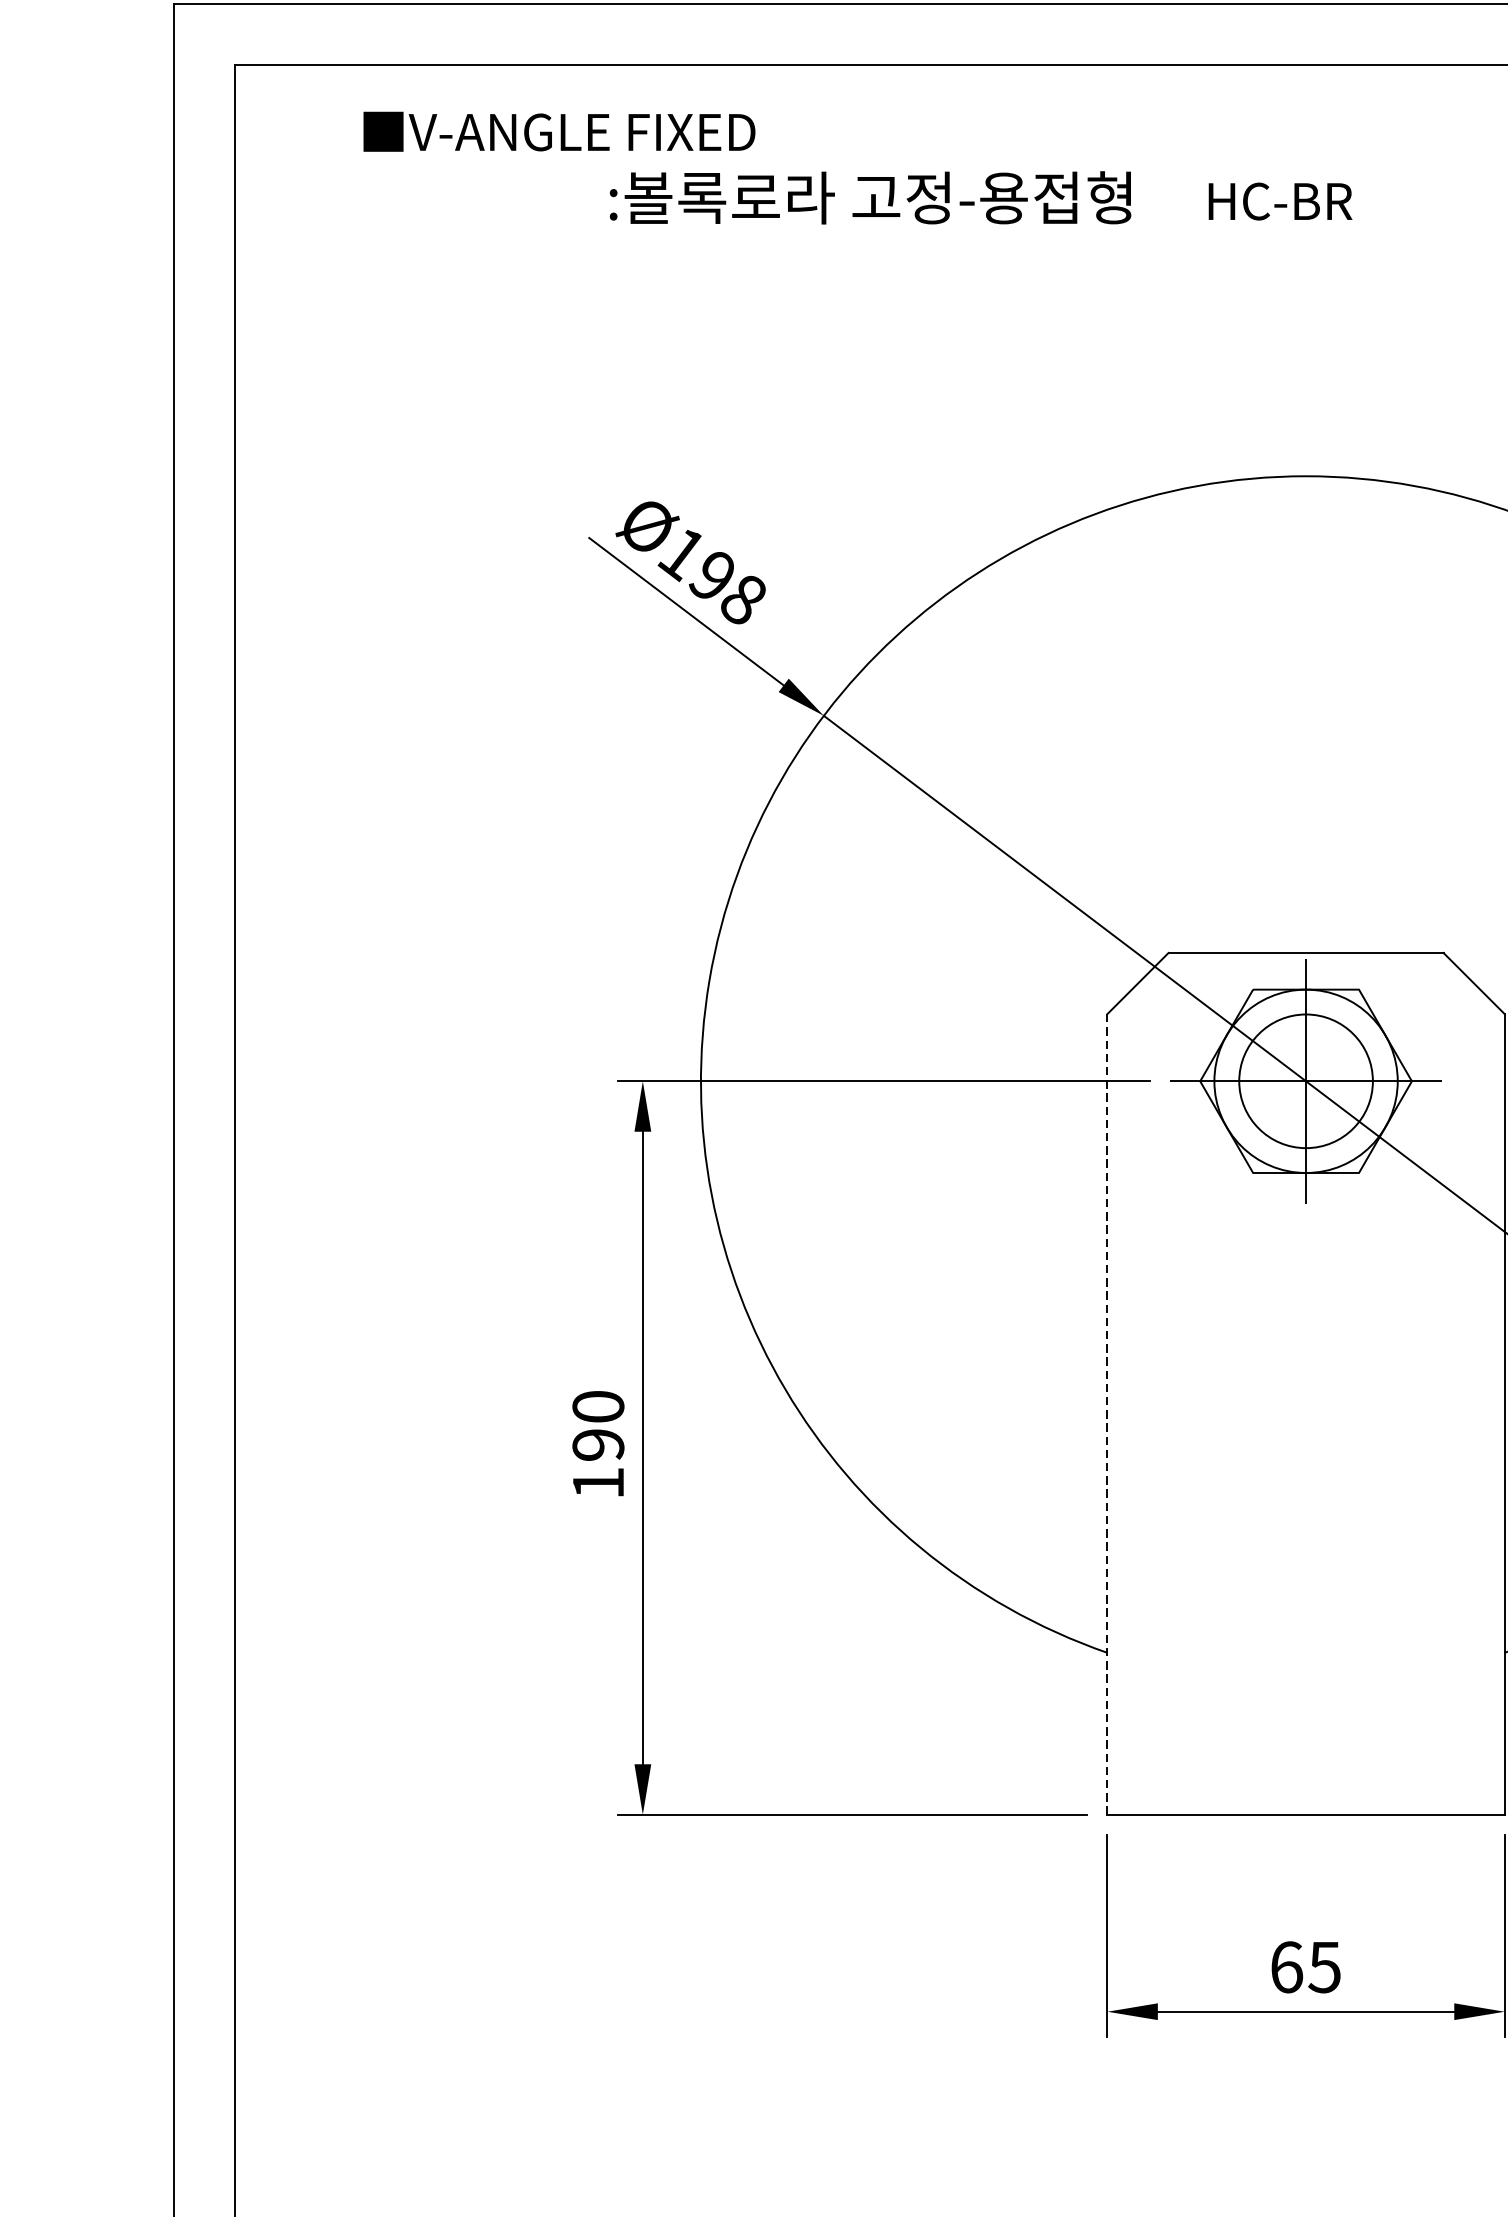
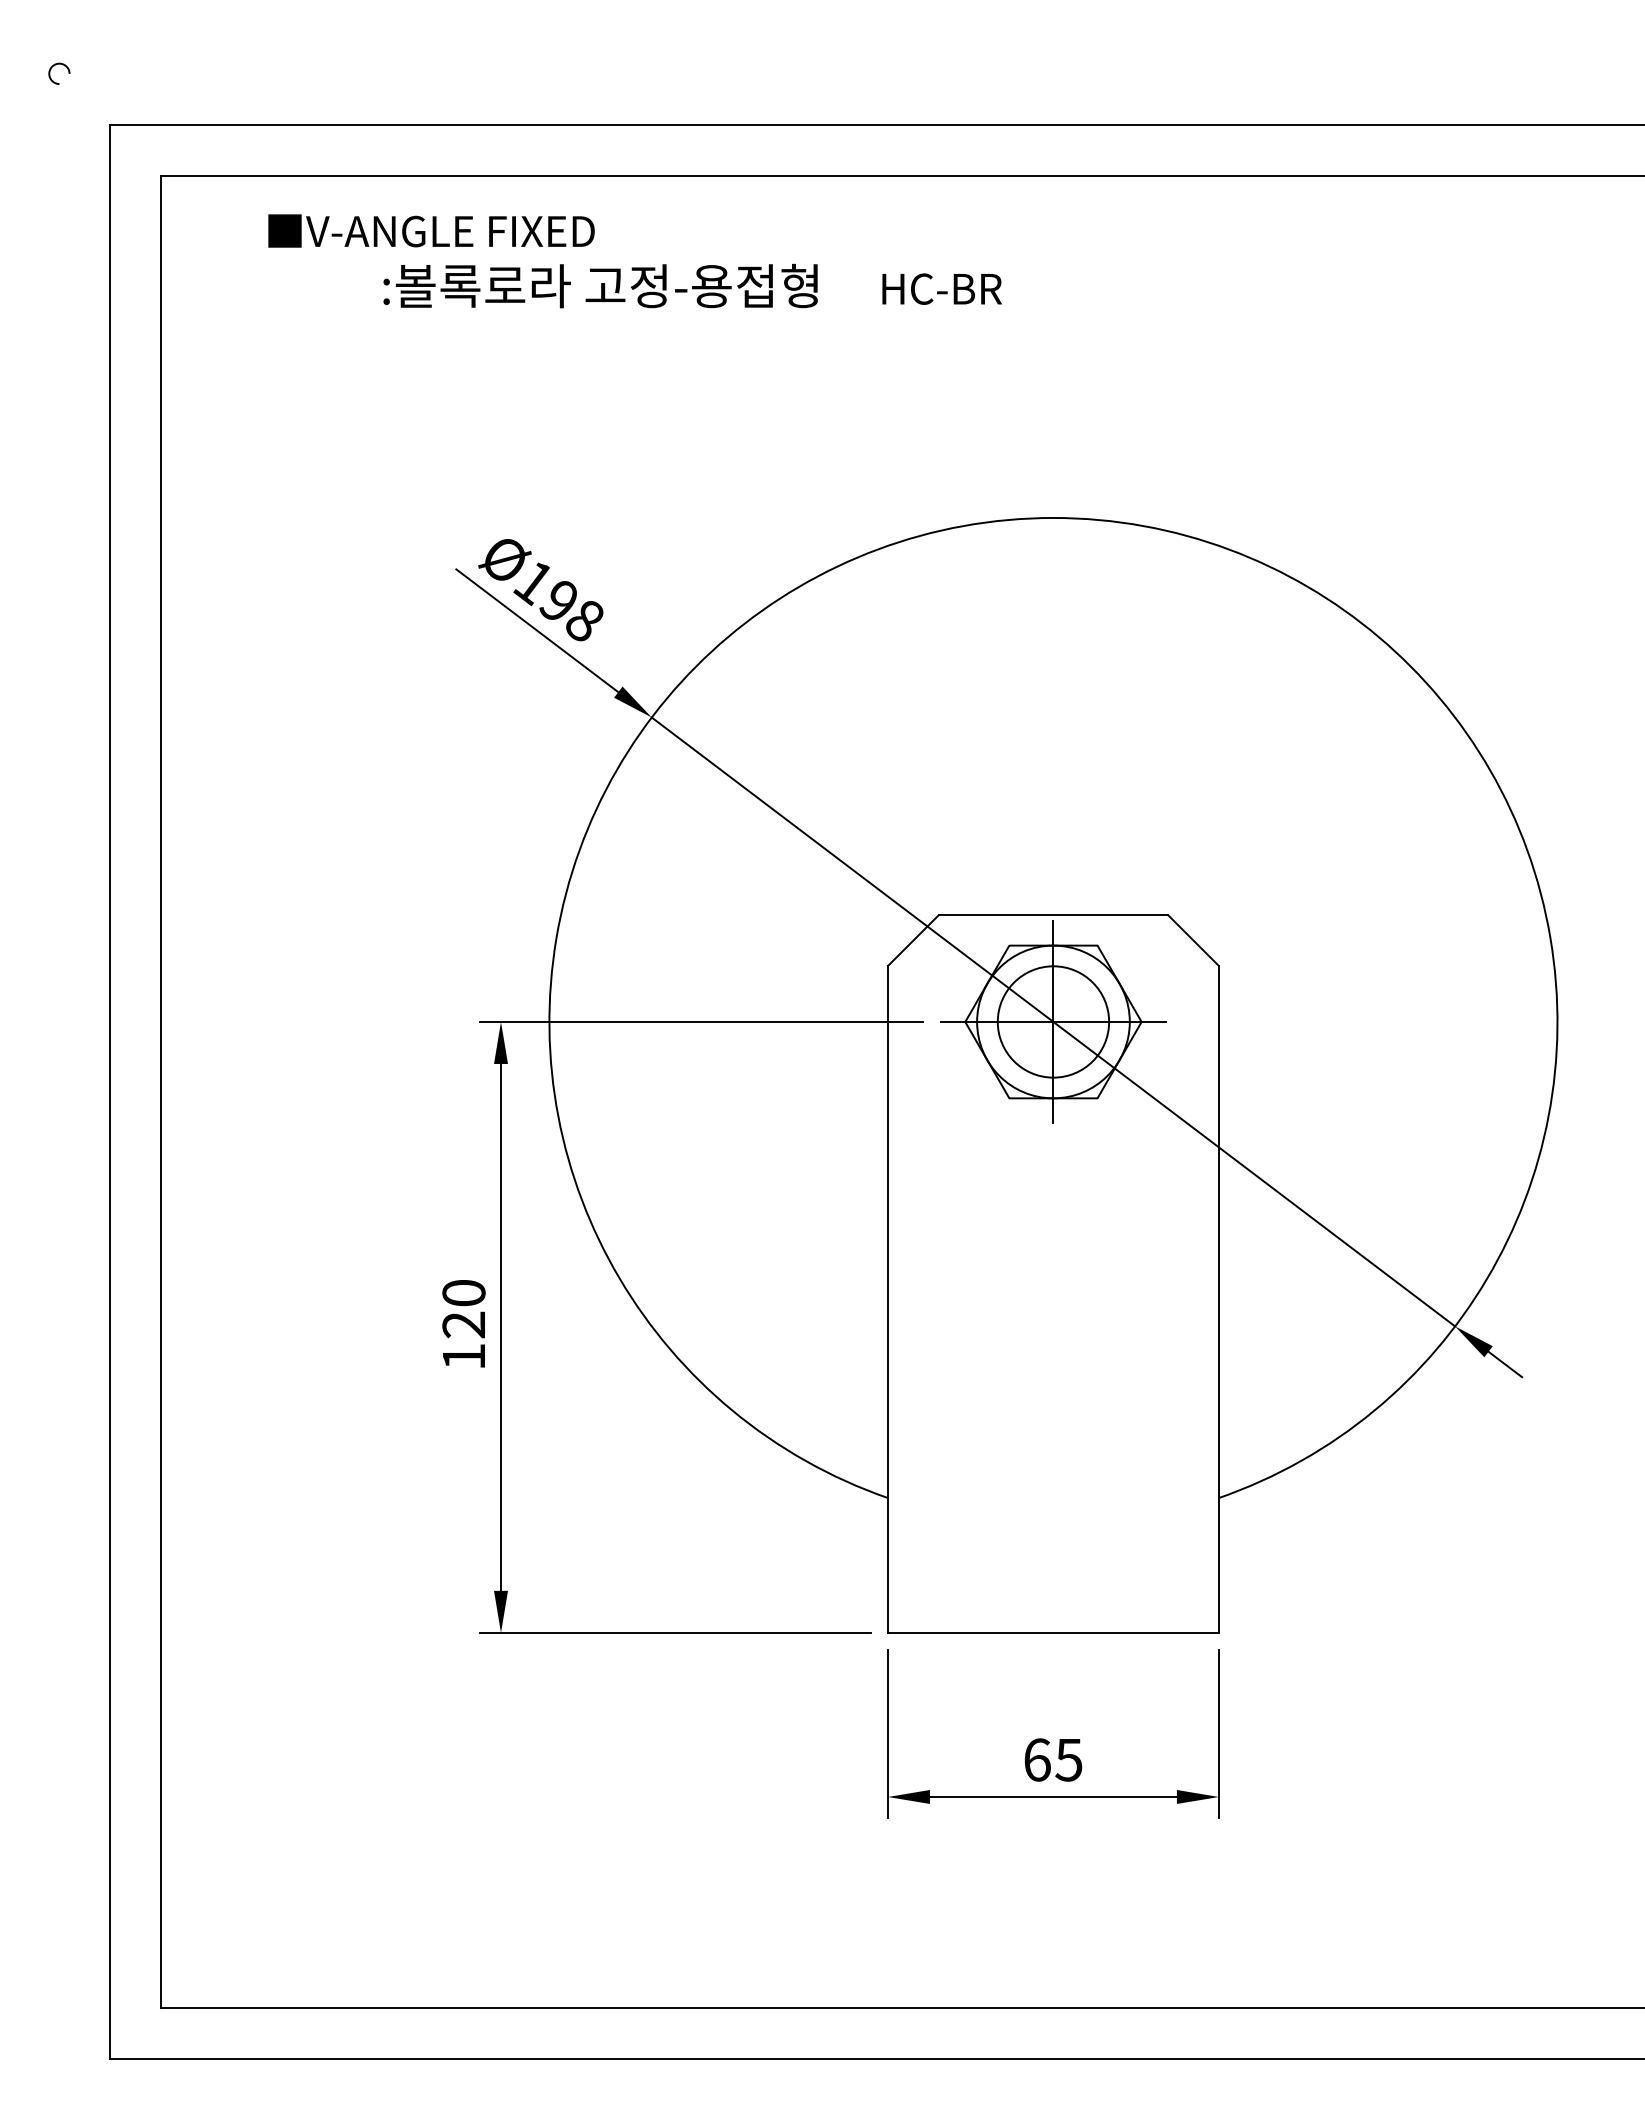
text: (980, 197) -> (692, 285), moved
line: (1108, 1414) -> (888, 1299), dashed -> solid
text: (597, 1444) -> (463, 1324), 190 -> 120

